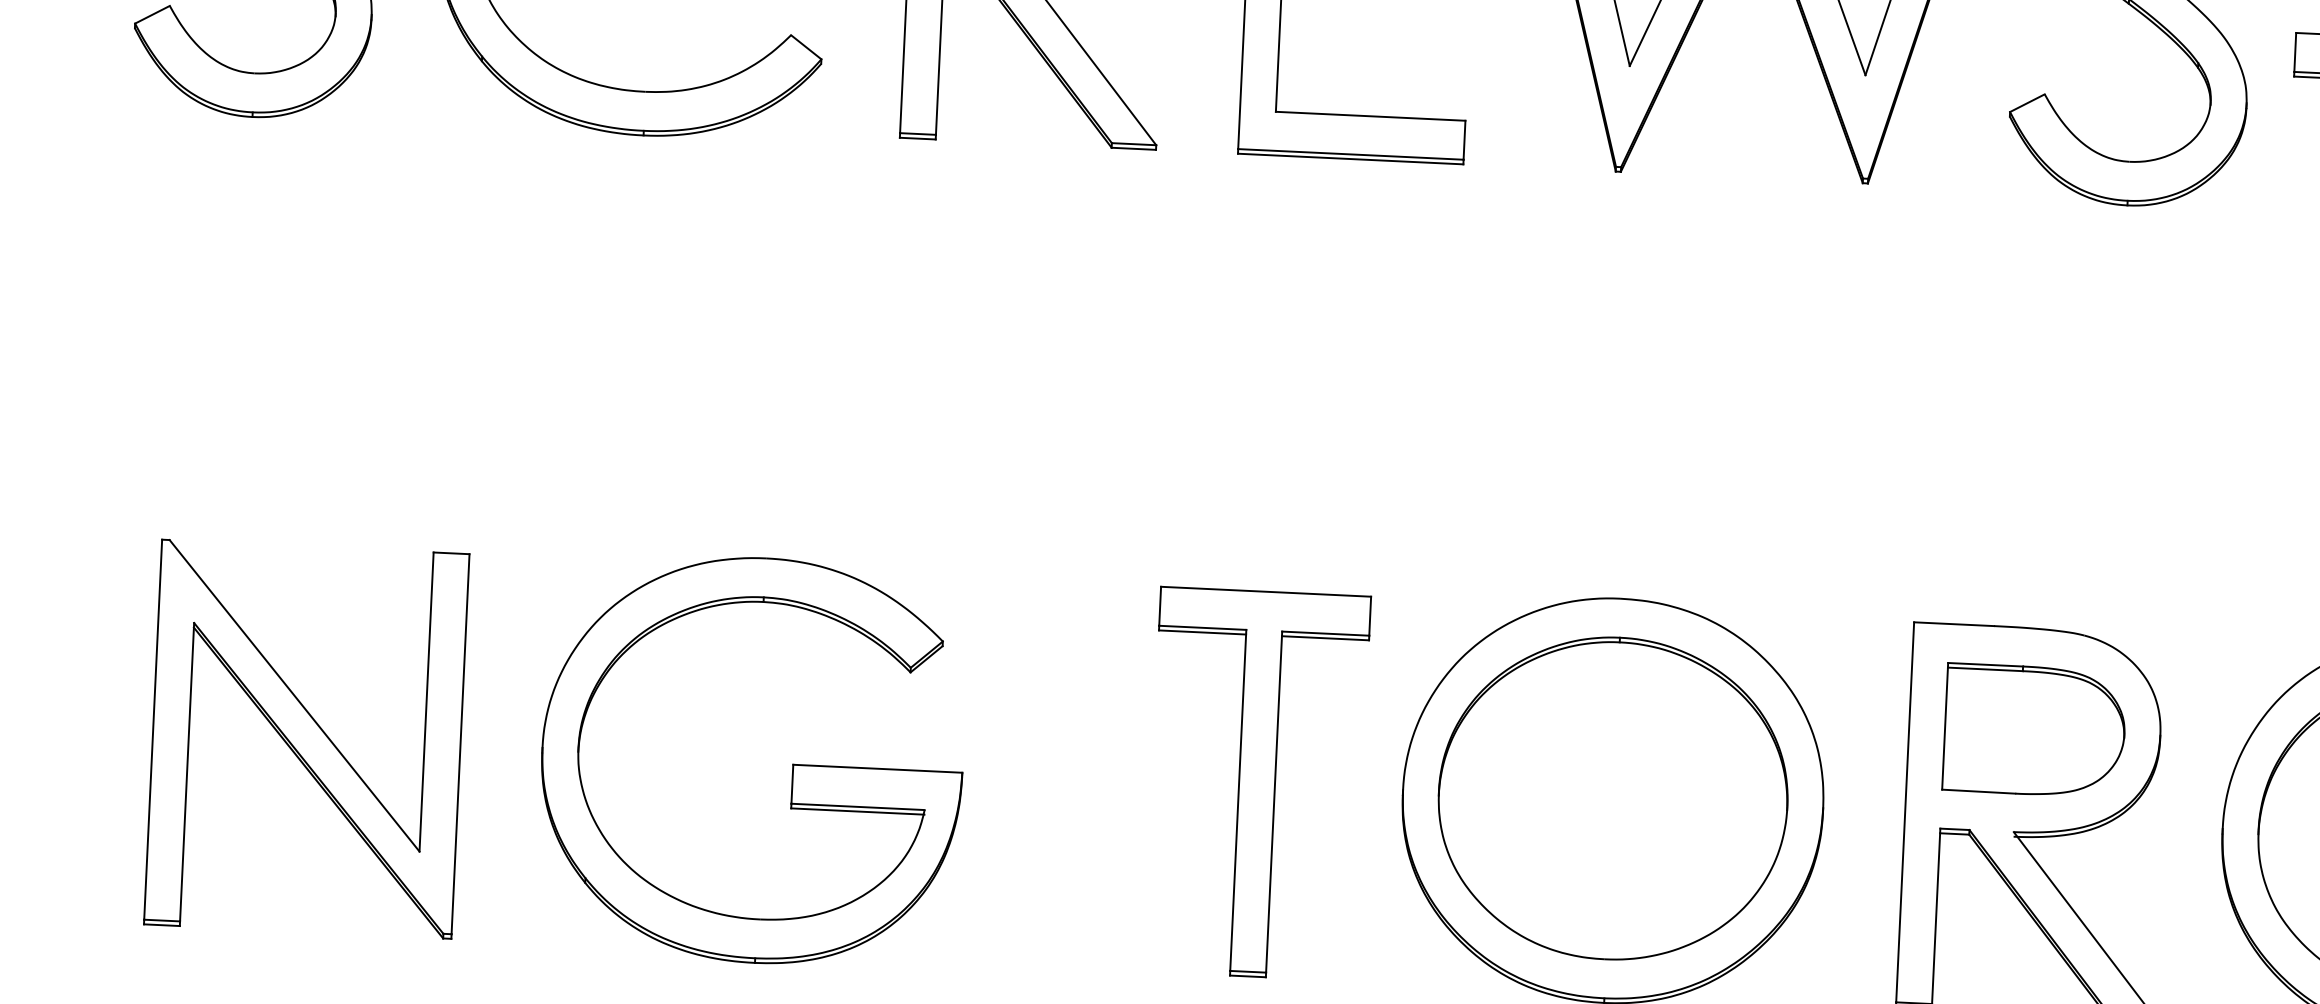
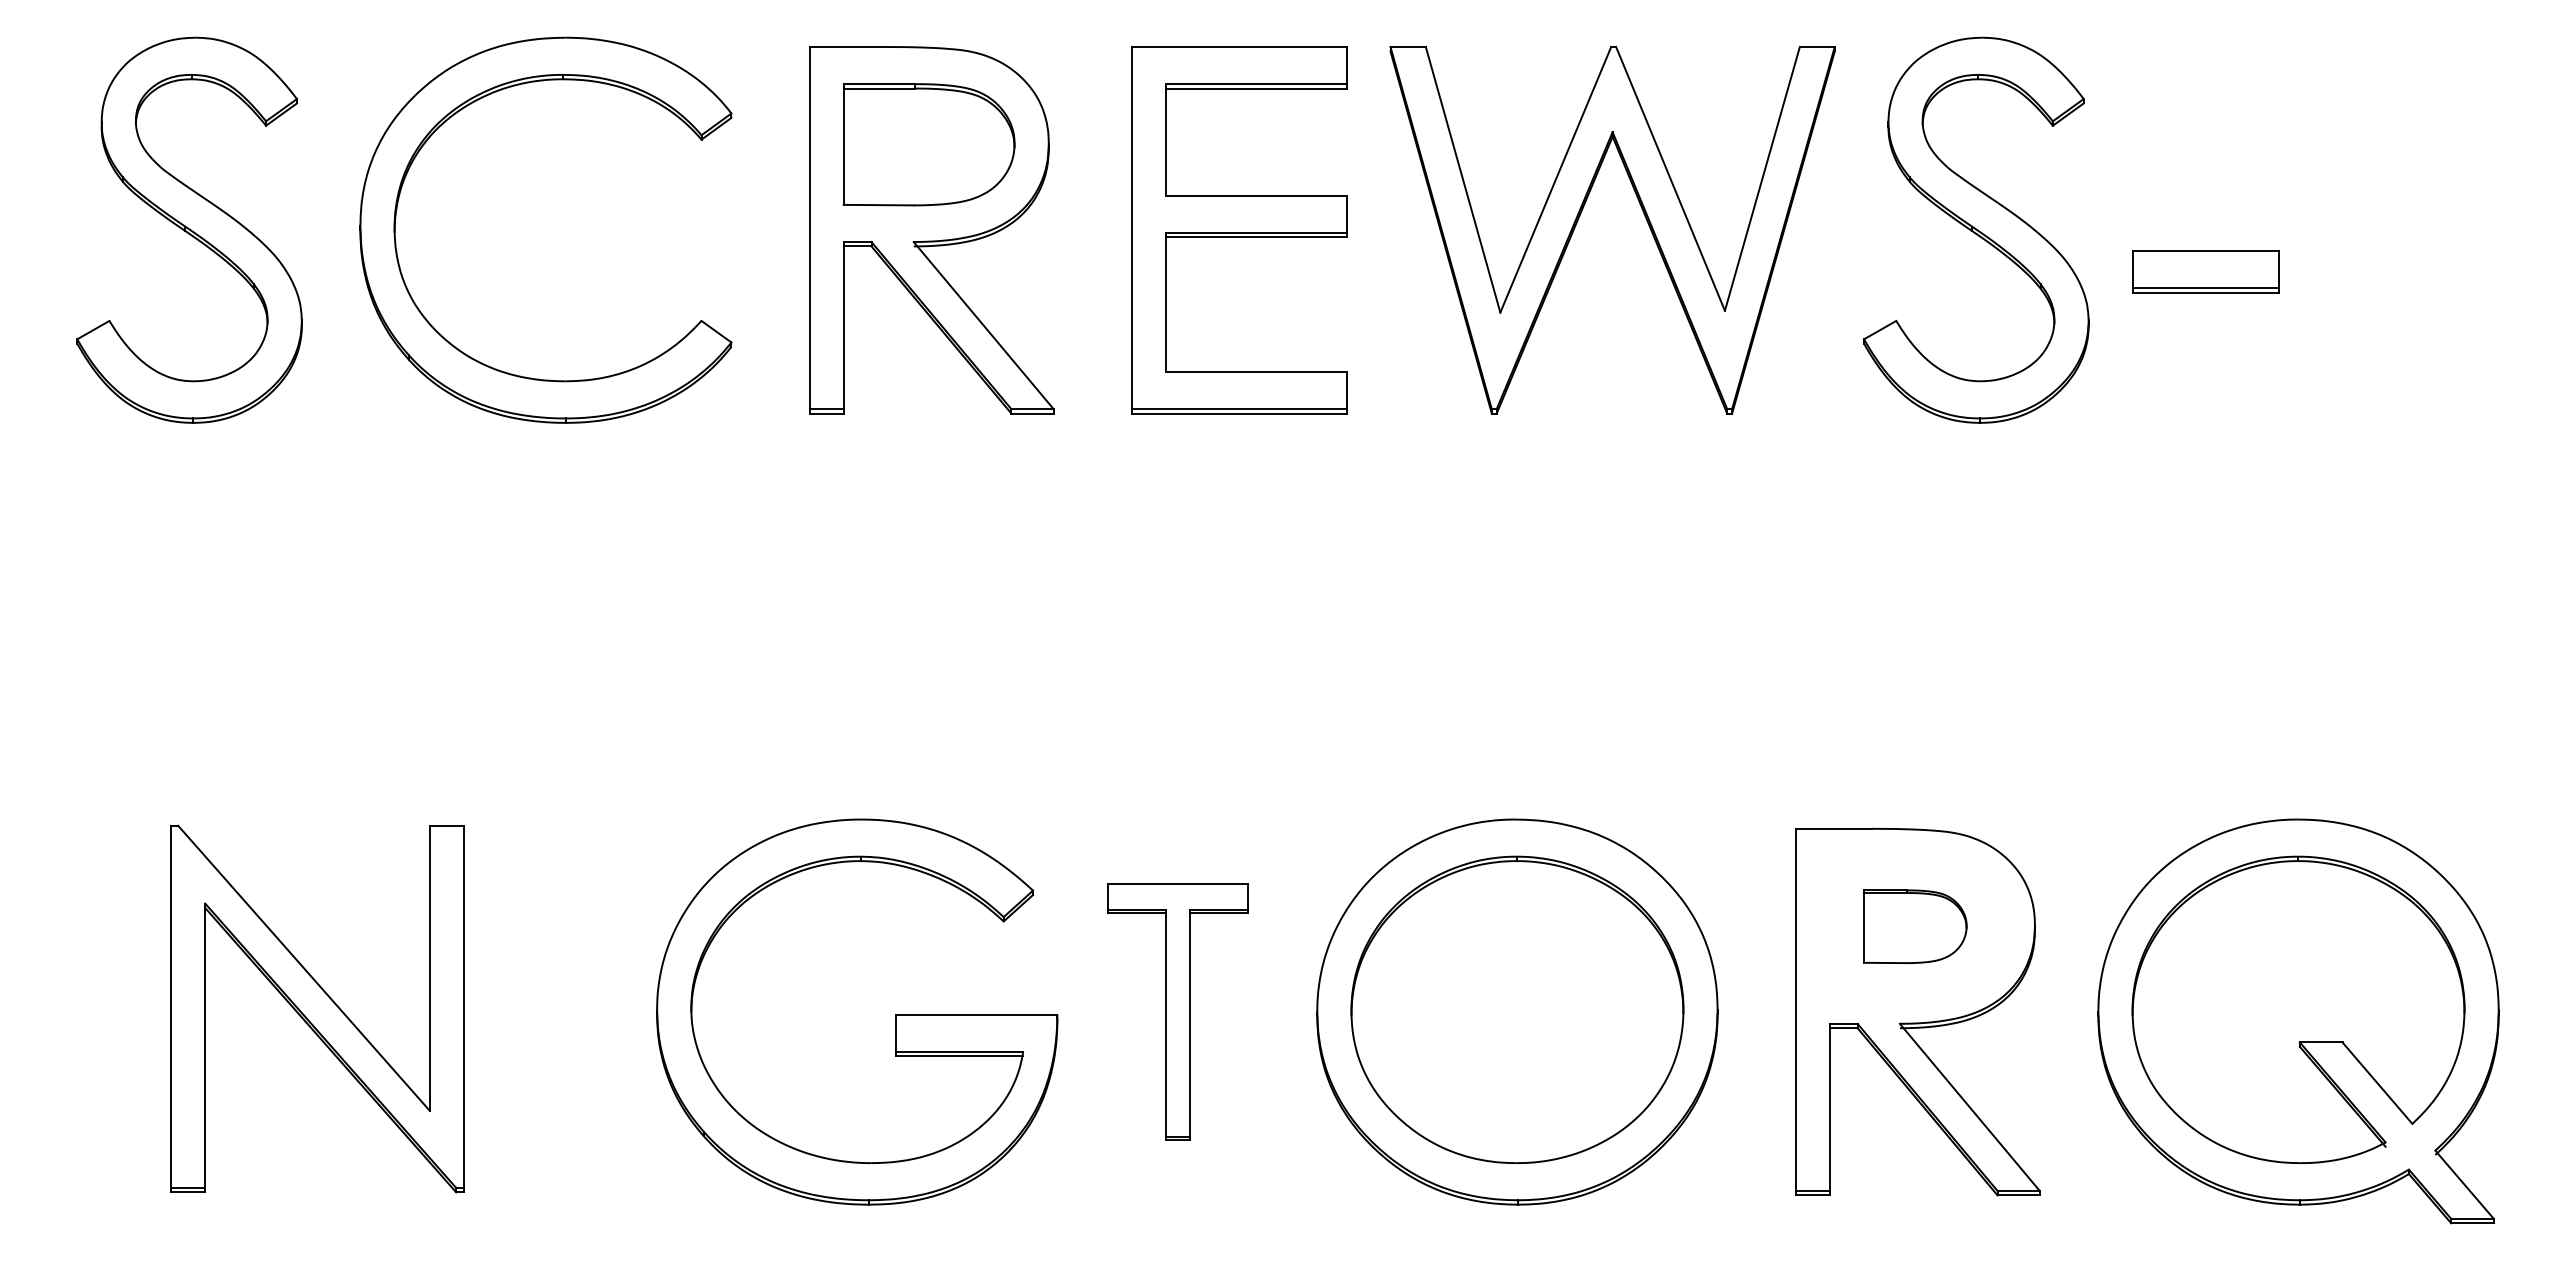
part: (2034, 730) -> (1915, 926), size x0.6
part: (306, 738) -> (317, 1008), moved
part: (792, 764) -> (895, 1014), moved
part: (1256, 783) -> (1177, 1011), size x0.7

